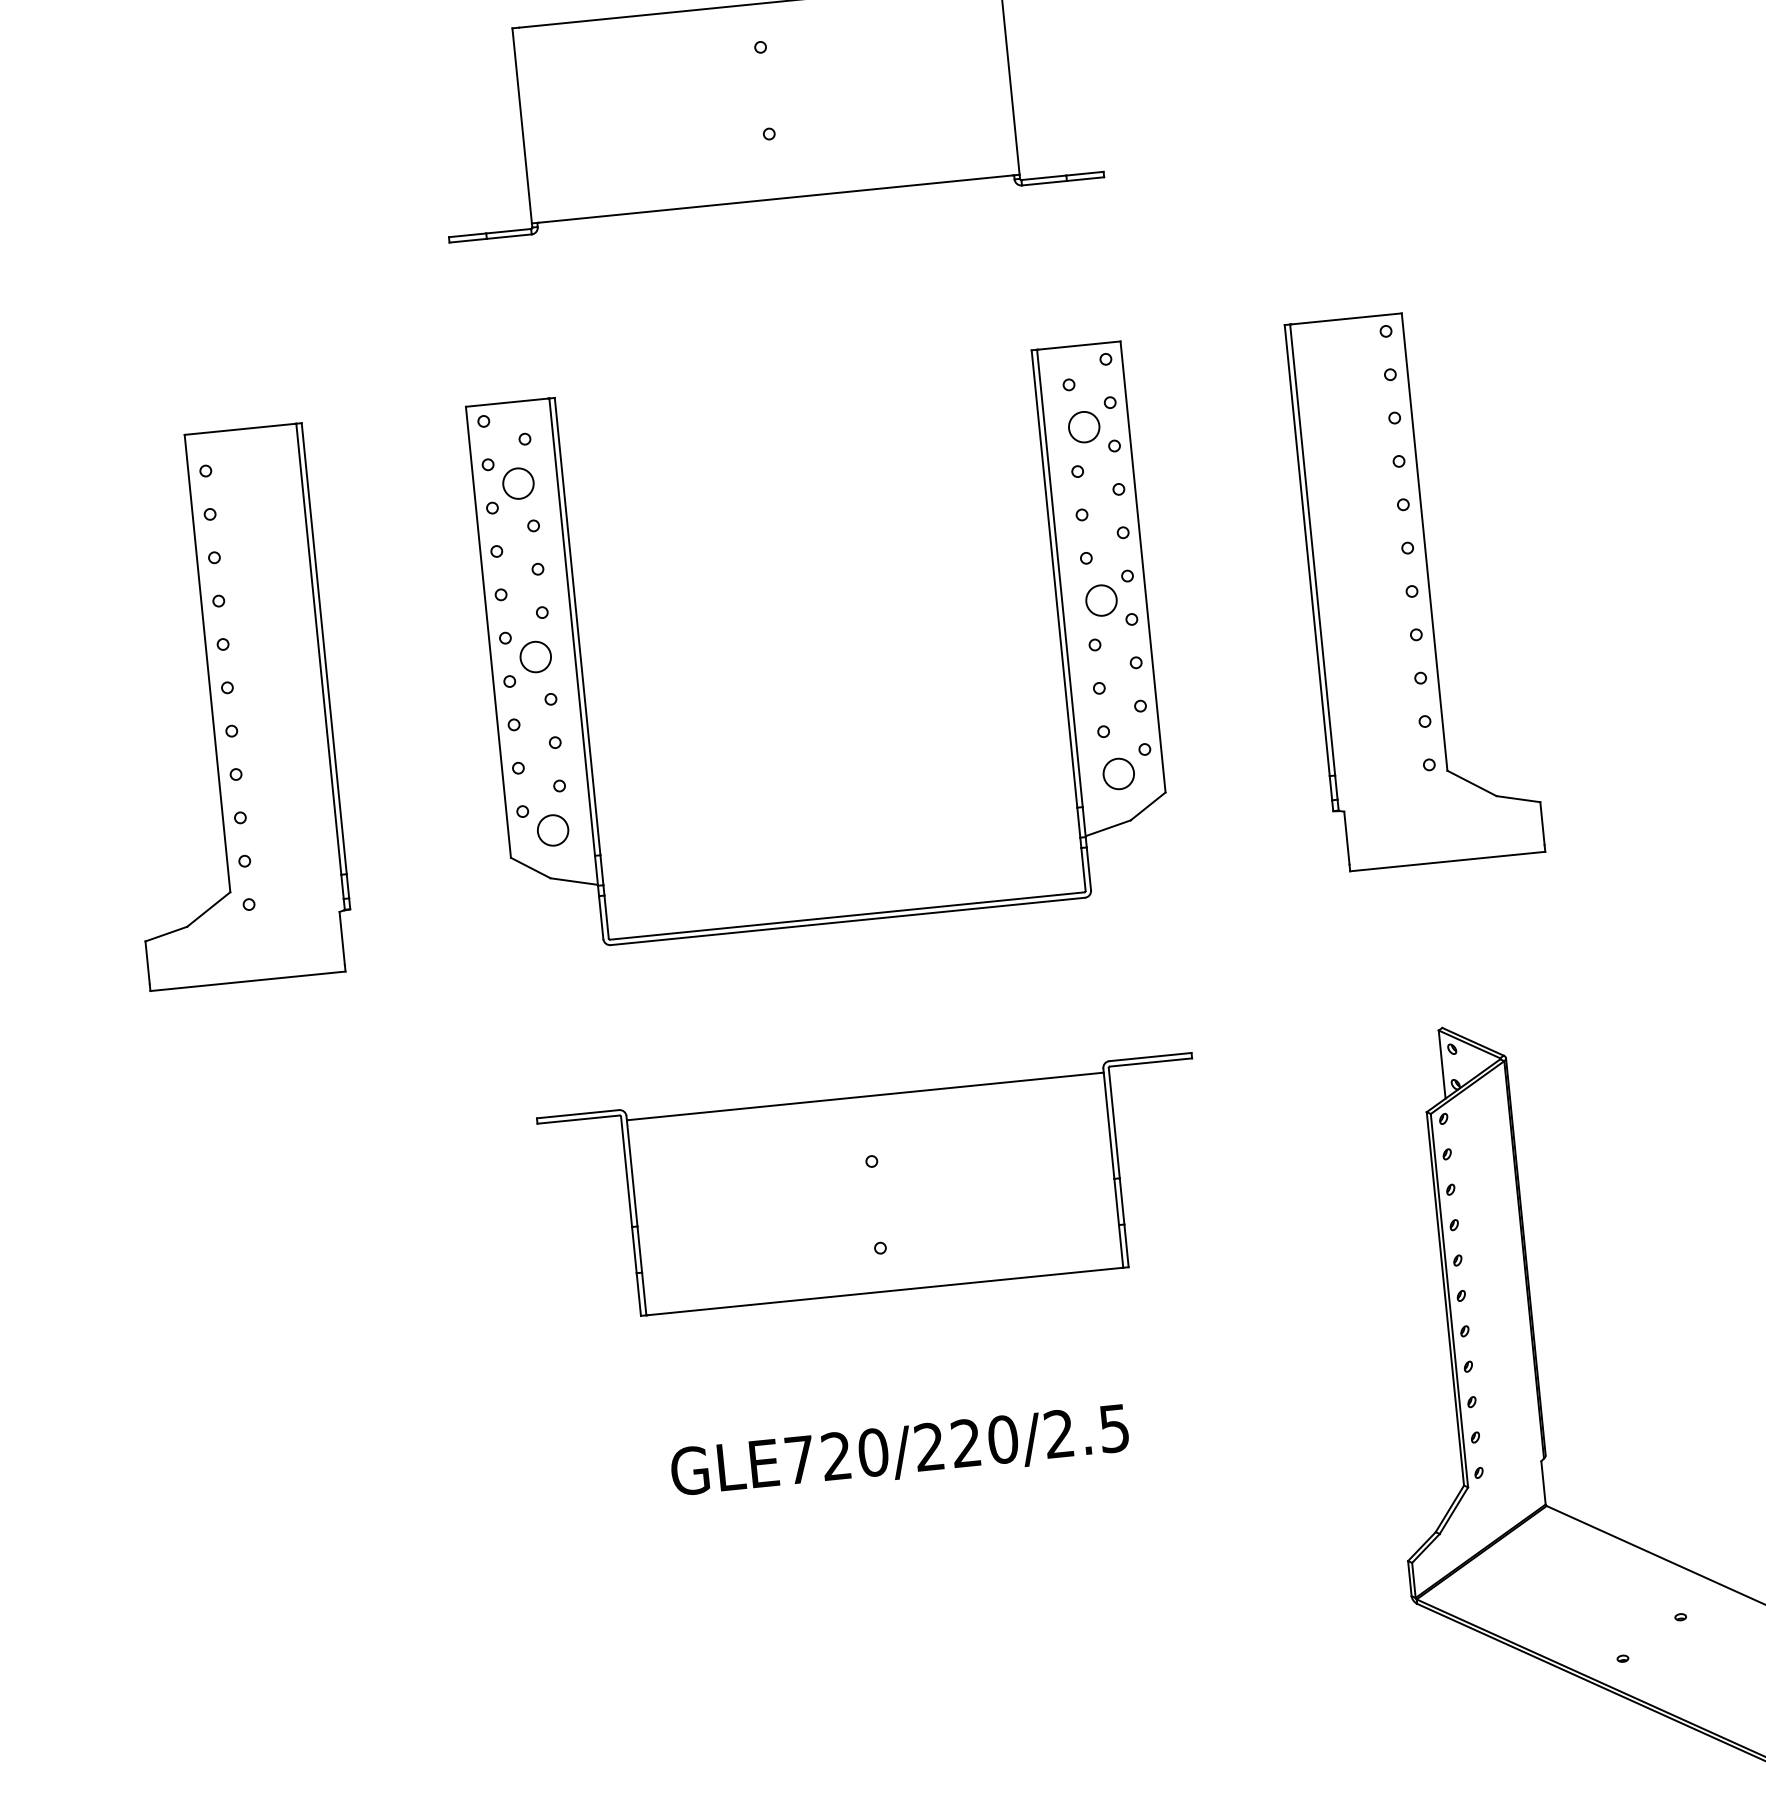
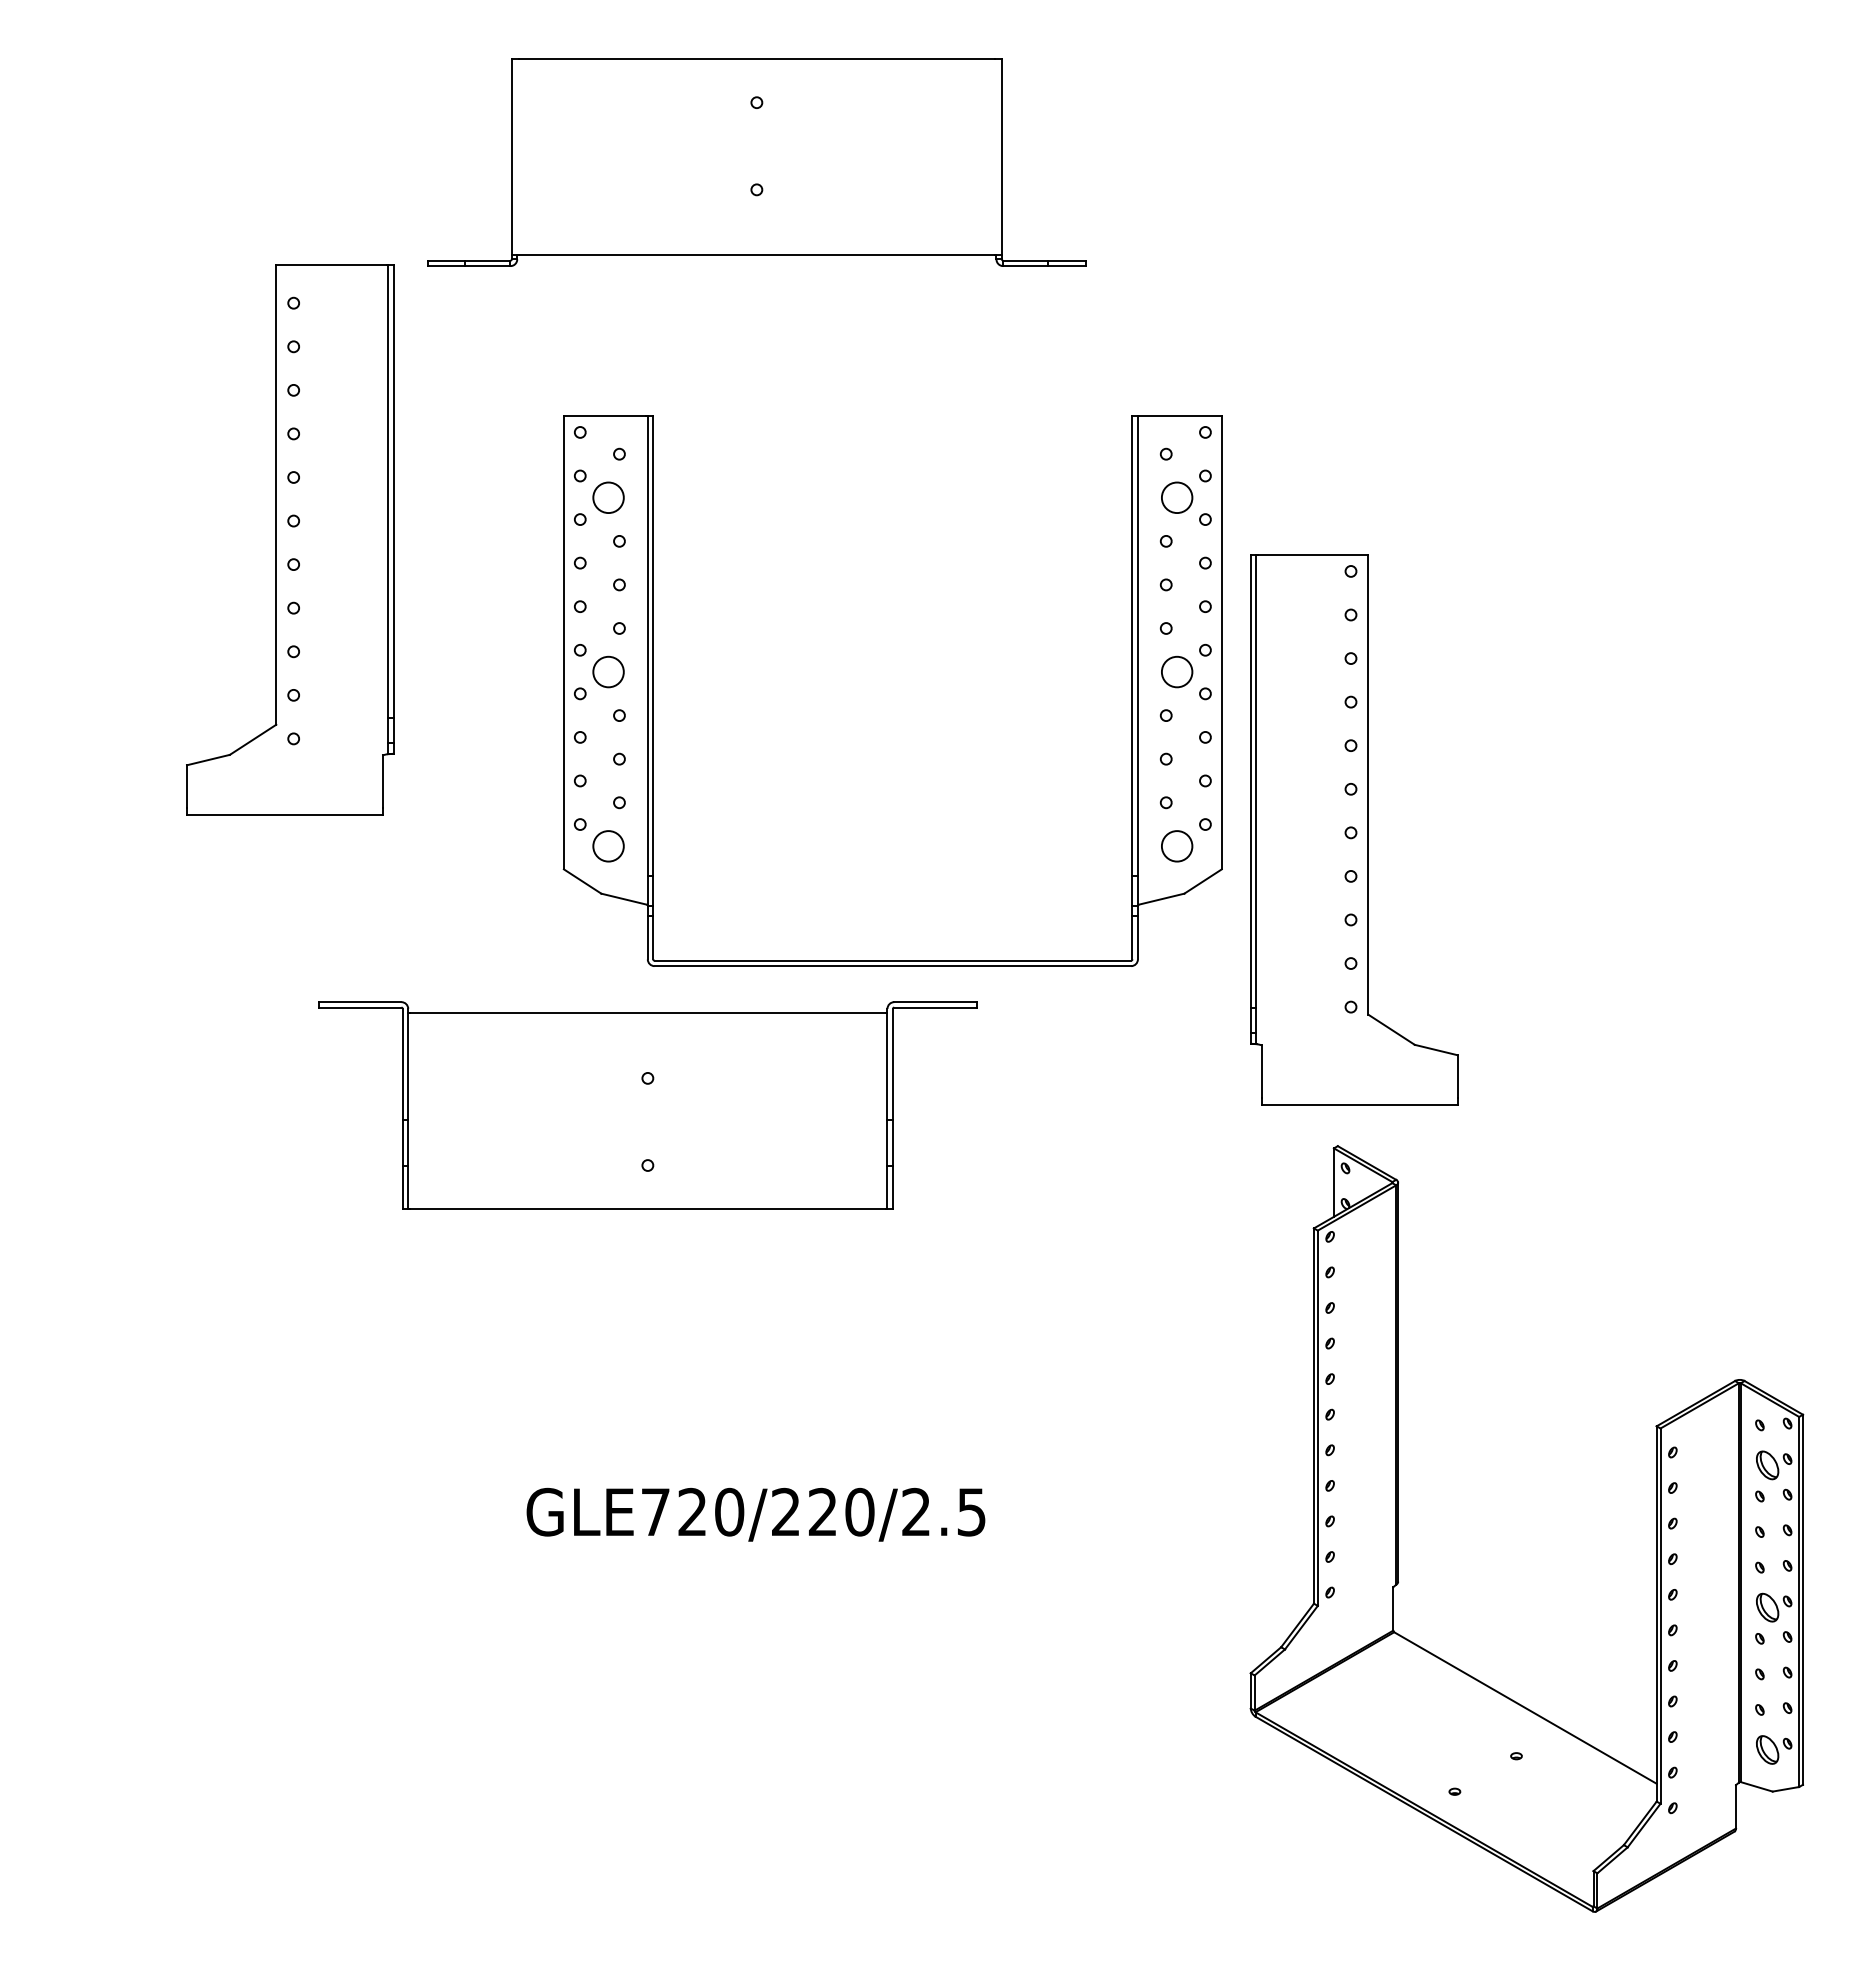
part: (1415, 587) -> (1354, 829), moved
part: (582, 670) -> (653, 690), moved
part: (226, 706) -> (290, 539), moved
part: (874, 1188) -> (647, 1105), moved

